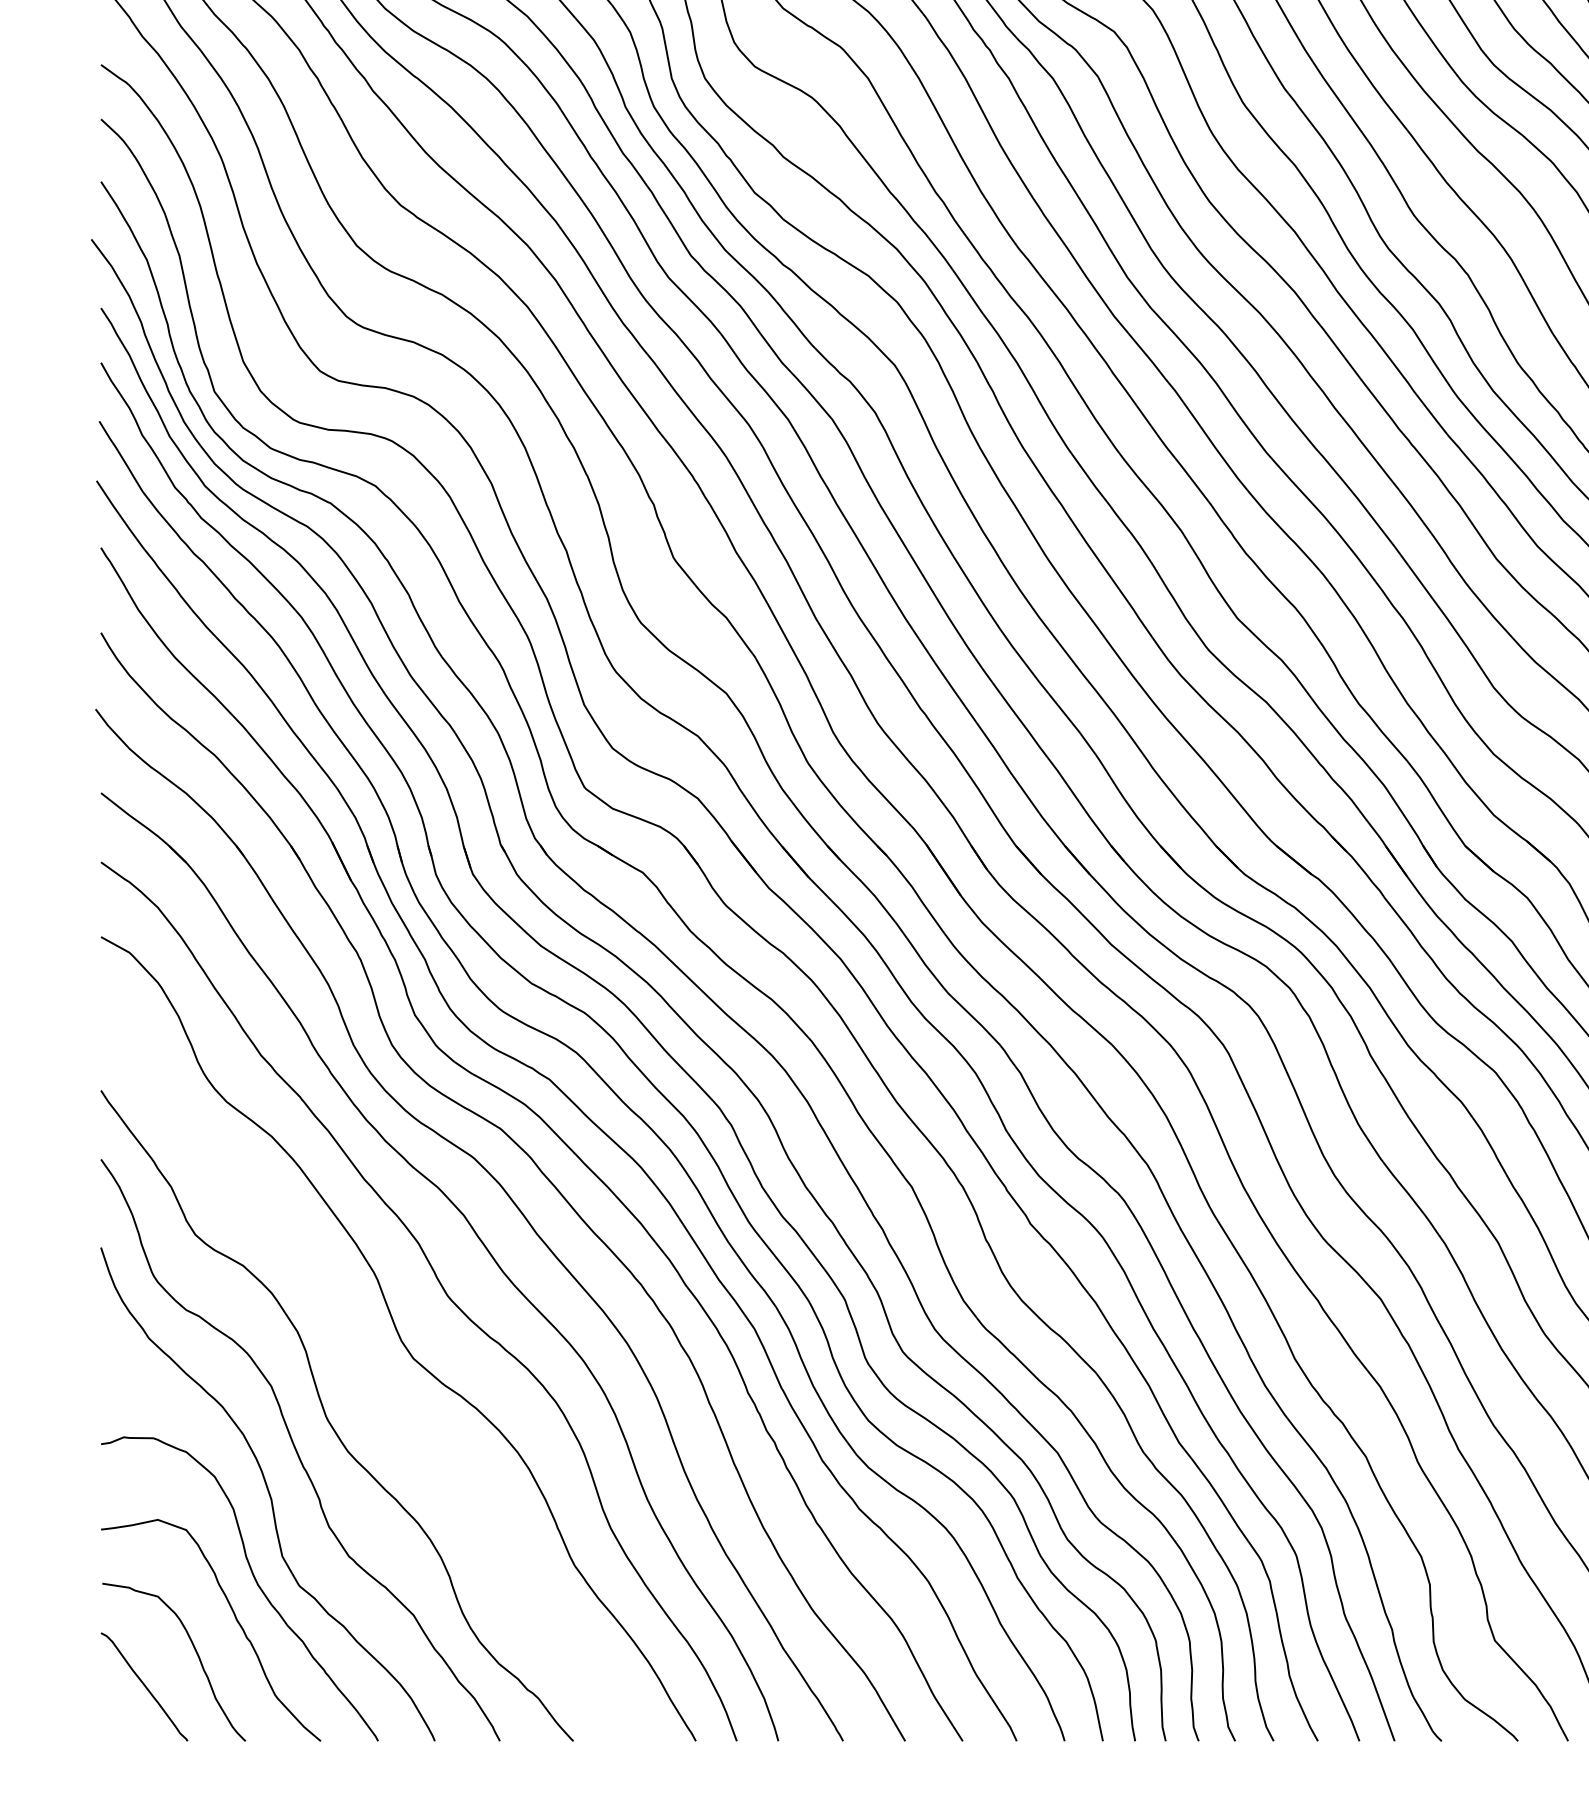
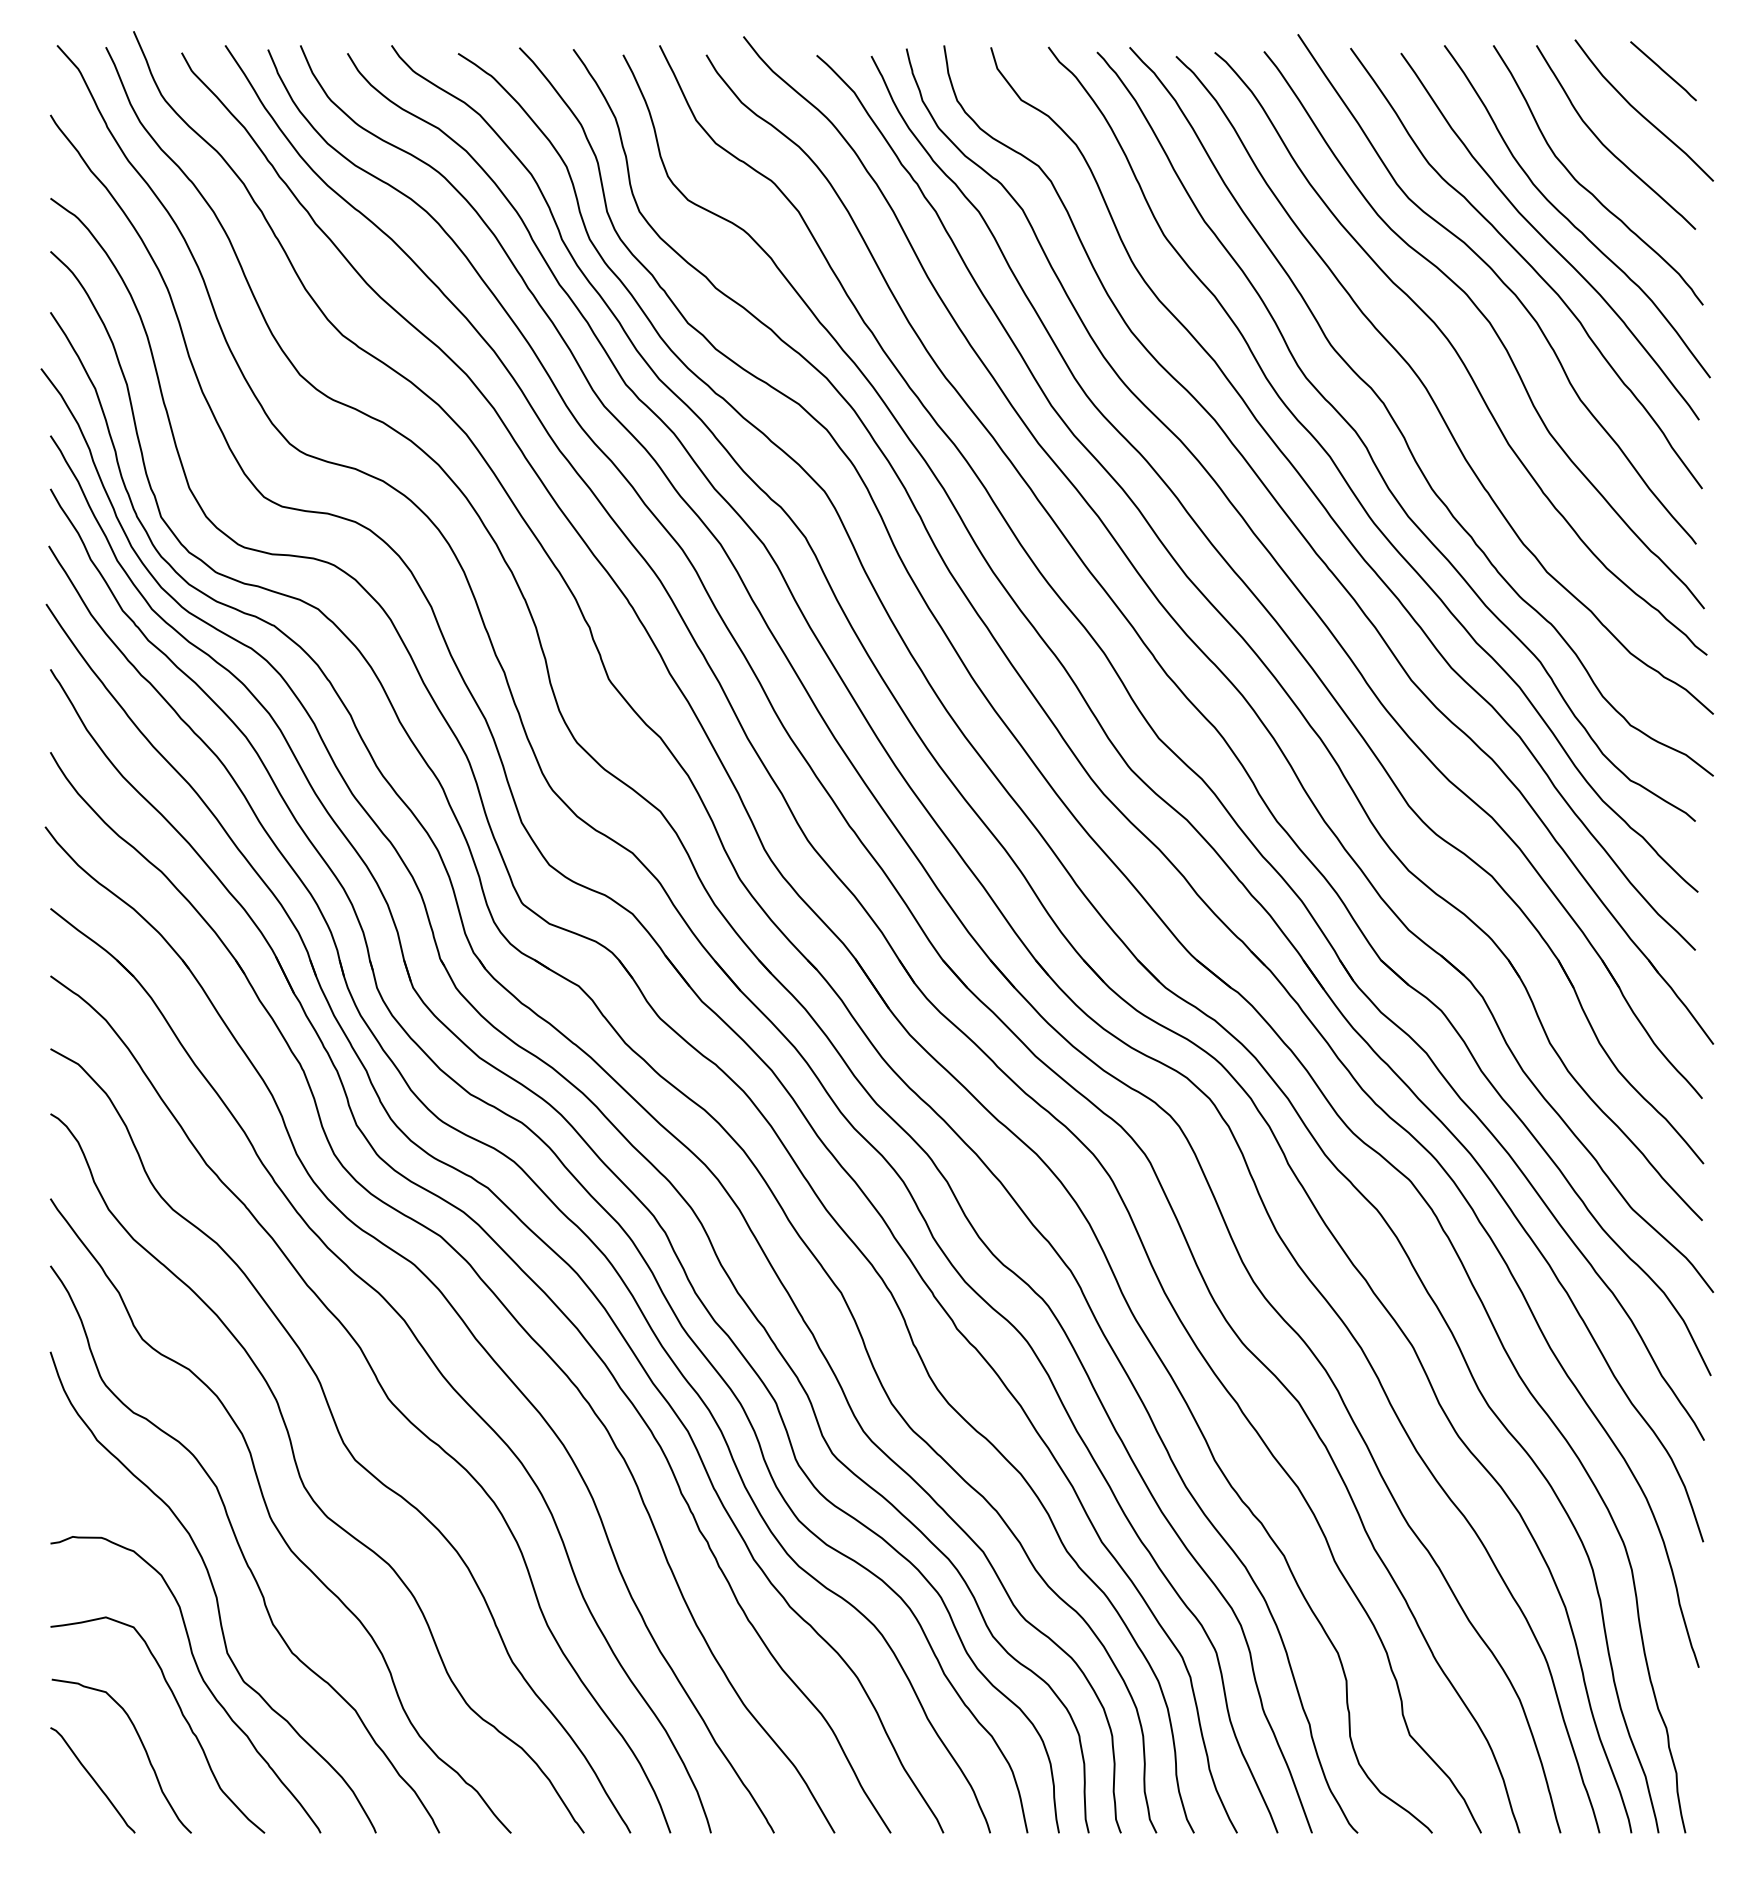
curve: (359, 1378) -> (302, 1479), added

